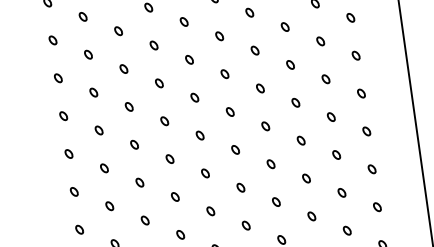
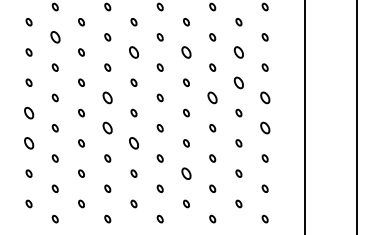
part: (320, 41) -> (238, 52), size x1.6
part: (255, 50) -> (186, 52), size x1.6
part: (87, 55) -> (54, 37), size x1.6
part: (188, 59) -> (133, 52), size x1.6
part: (325, 78) -> (238, 82), size x1.6
part: (360, 93) -> (264, 97), size x1.6
part: (295, 102) -> (212, 97), size x1.6
part: (164, 120) -> (107, 97), size x1.6
part: (365, 131) -> (264, 128), size x1.6
part: (68, 153) -> (28, 112), size x1.6
part: (169, 159) -> (107, 128), size x1.6
part: (204, 173) -> (133, 143), size x1.6
part: (73, 192) -> (28, 143), size x1.6
part: (276, 201) -> (186, 173), size x1.6

